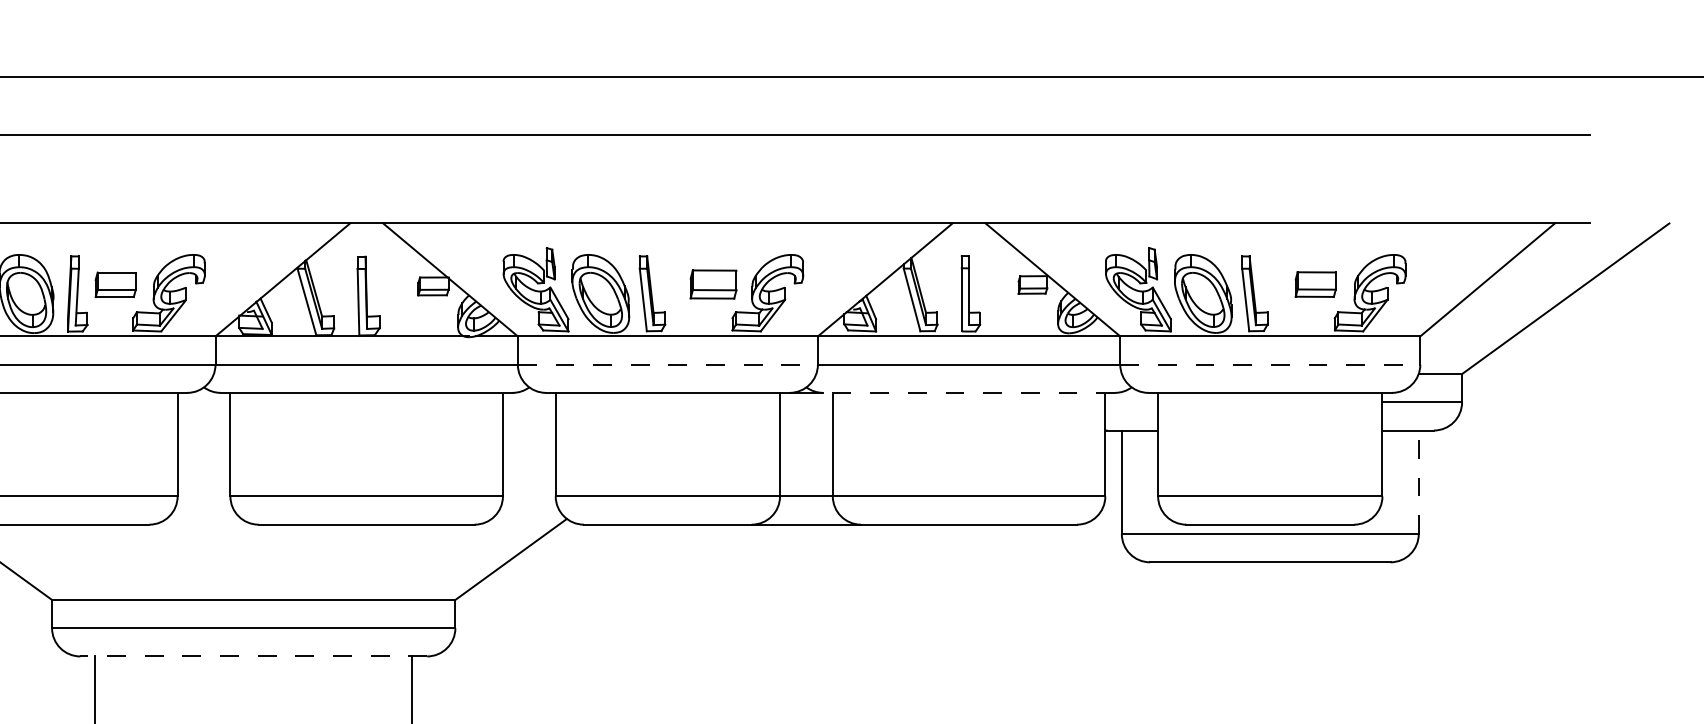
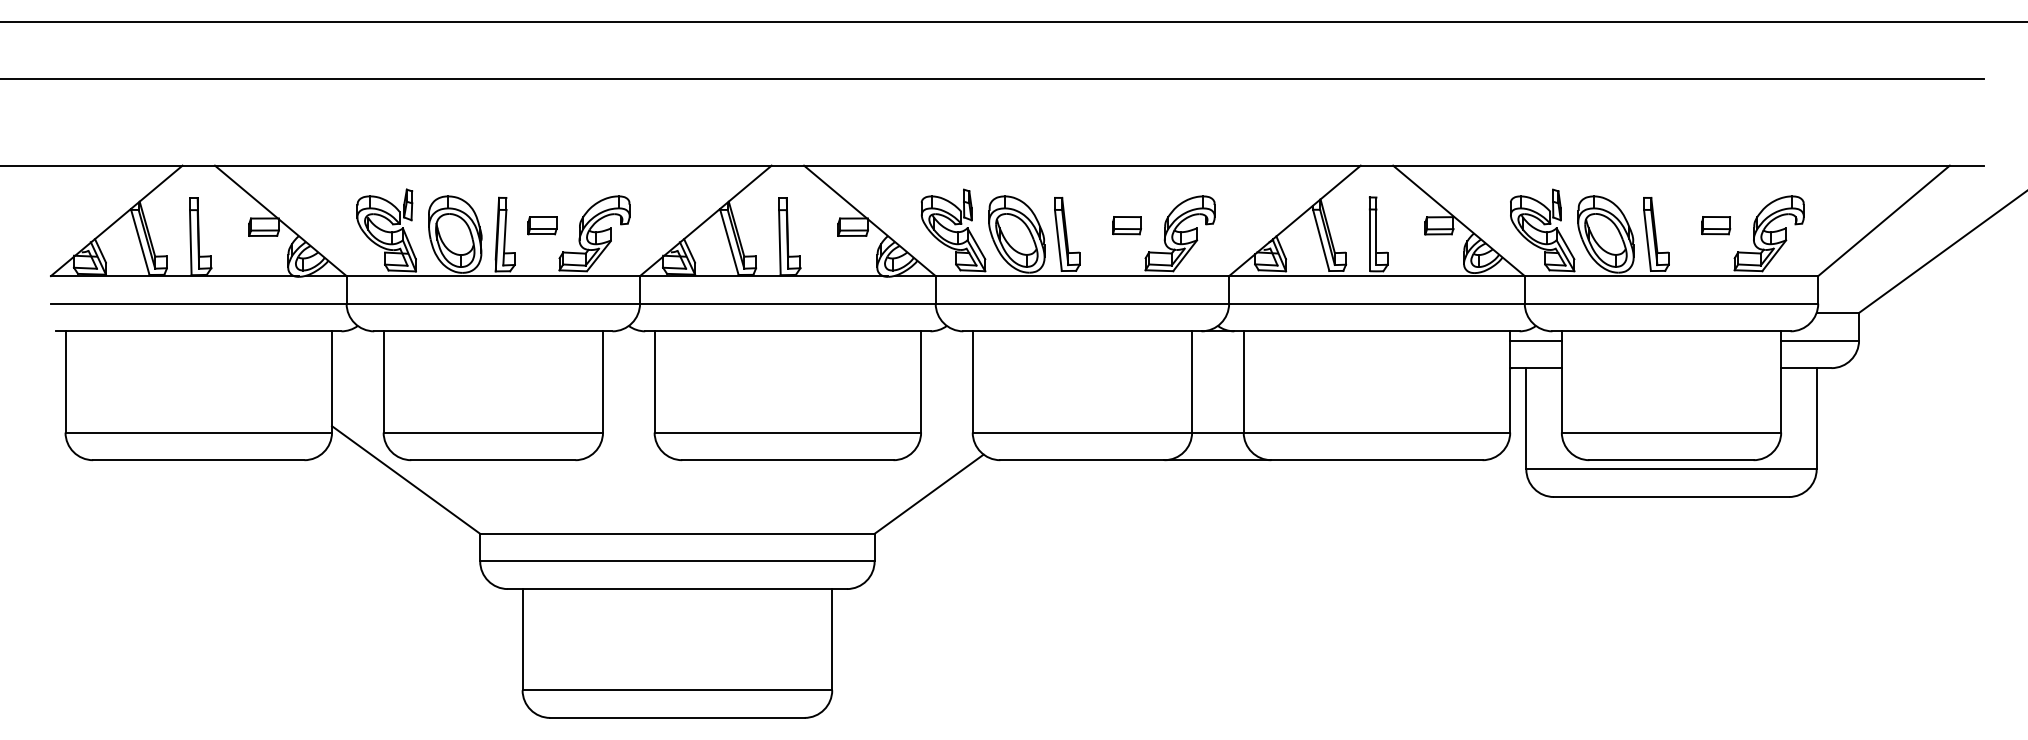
part: (115, 284) -> (542, 225), size x0.71
part: (712, 284) -> (1126, 225), size x0.62
part: (1316, 284) -> (1716, 225), size x0.71
line: (667, 364) -> (1082, 303), dashed -> solid
line: (1270, 364) -> (1671, 303), dashed -> solid
line: (968, 393) -> (1376, 331), dashed -> solid
line: (1131, 402) -> (1535, 340), added
line: (1418, 482) -> (1816, 418), dashed -> solid
line: (253, 656) -> (677, 589), dashed -> solid

